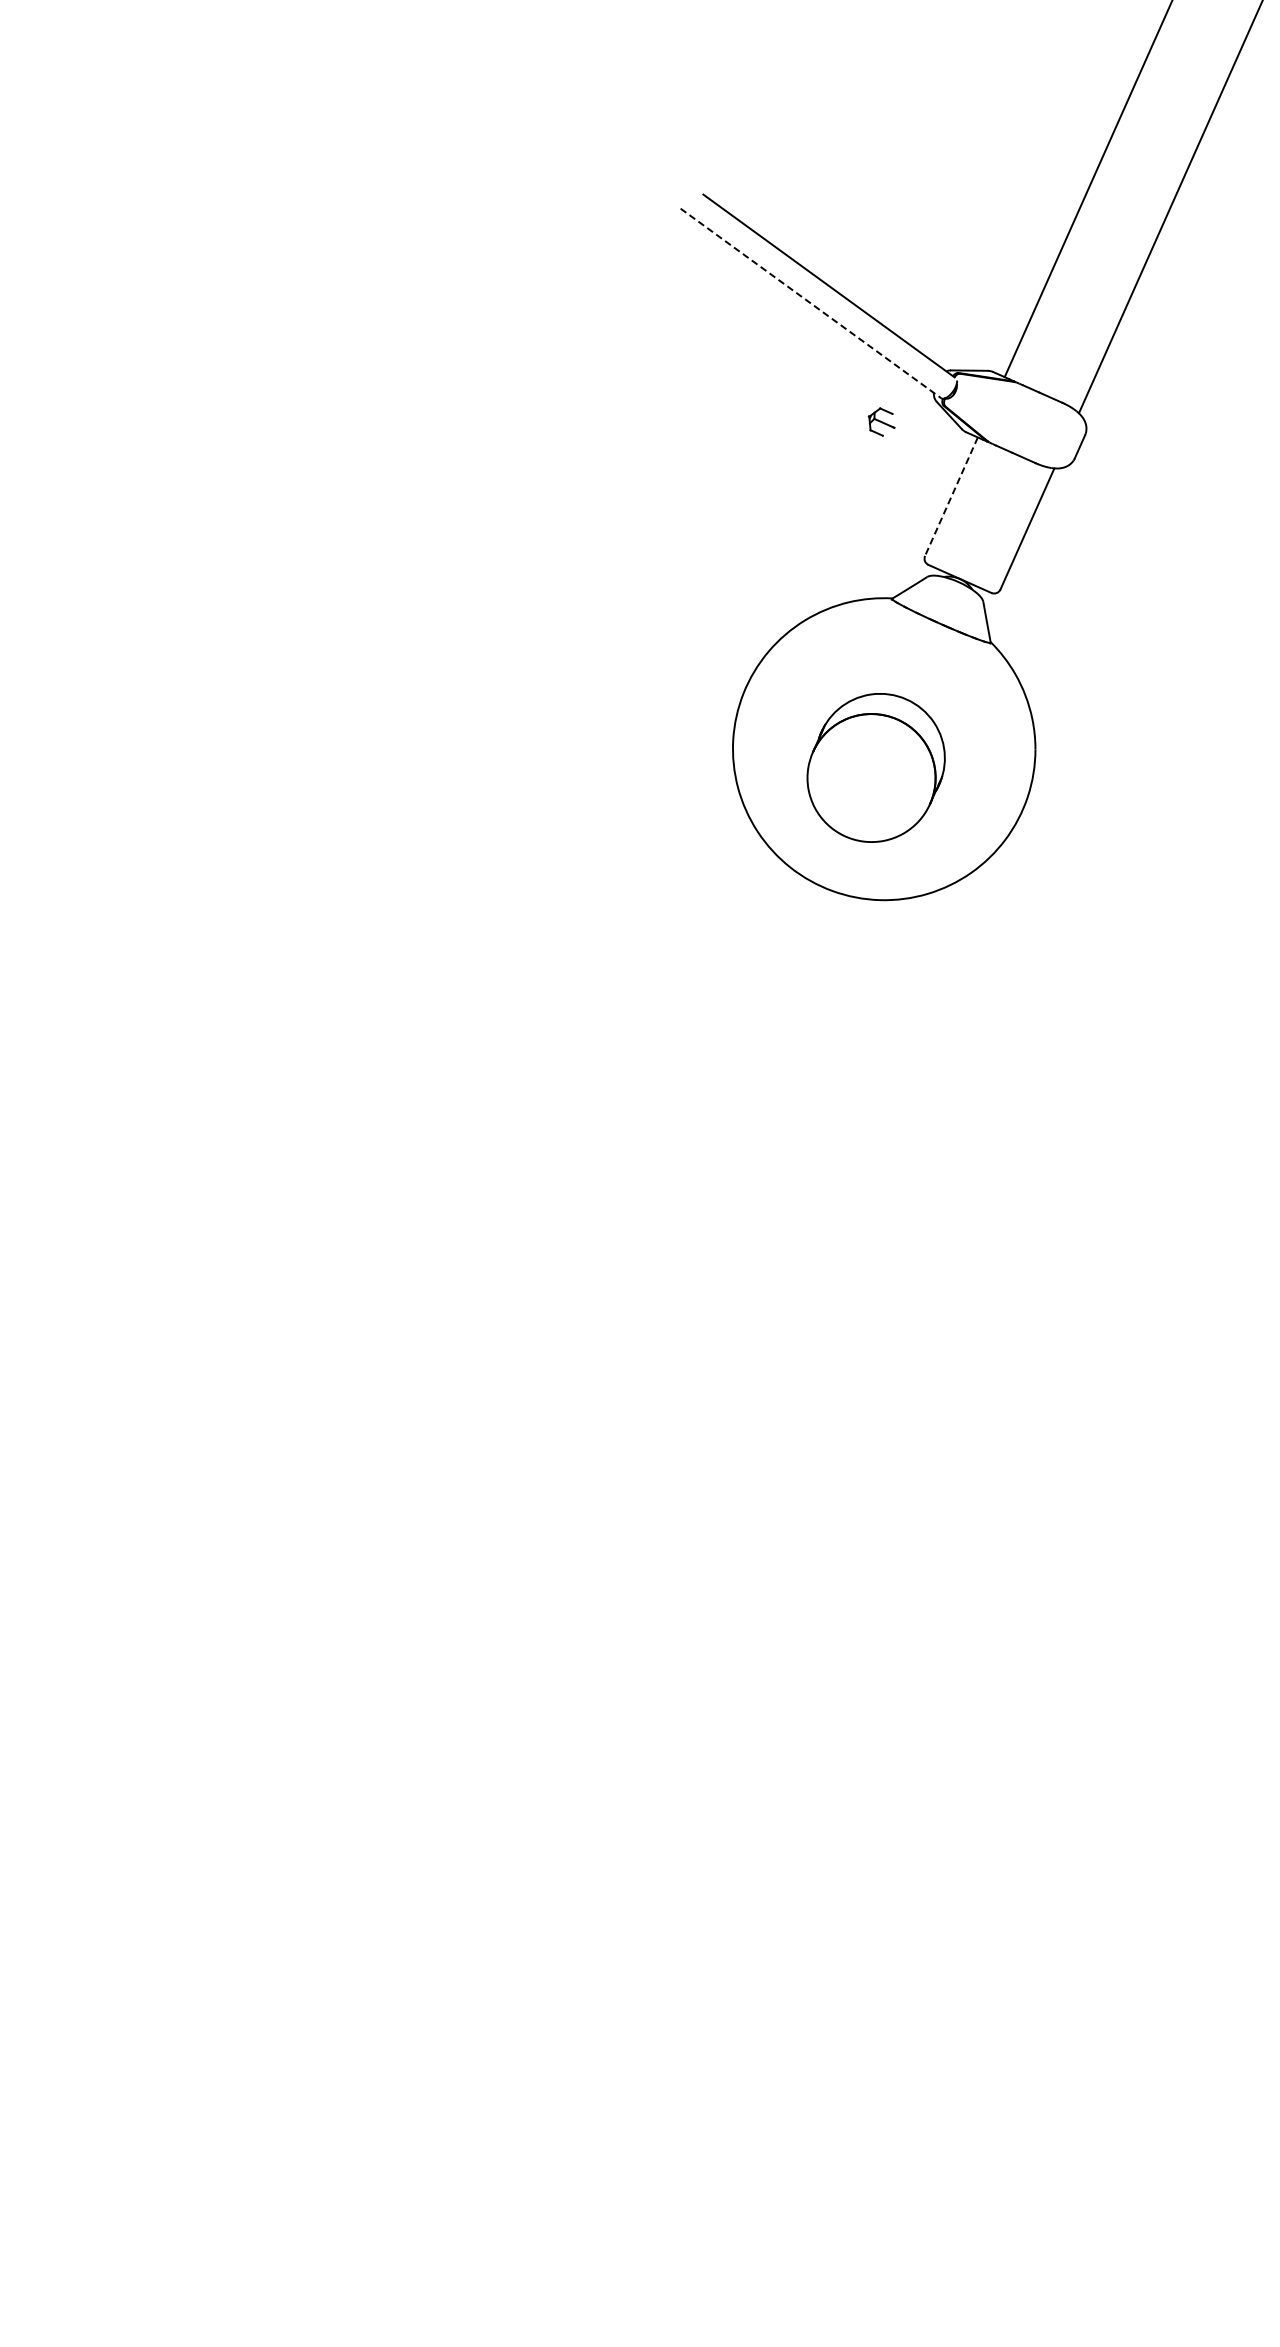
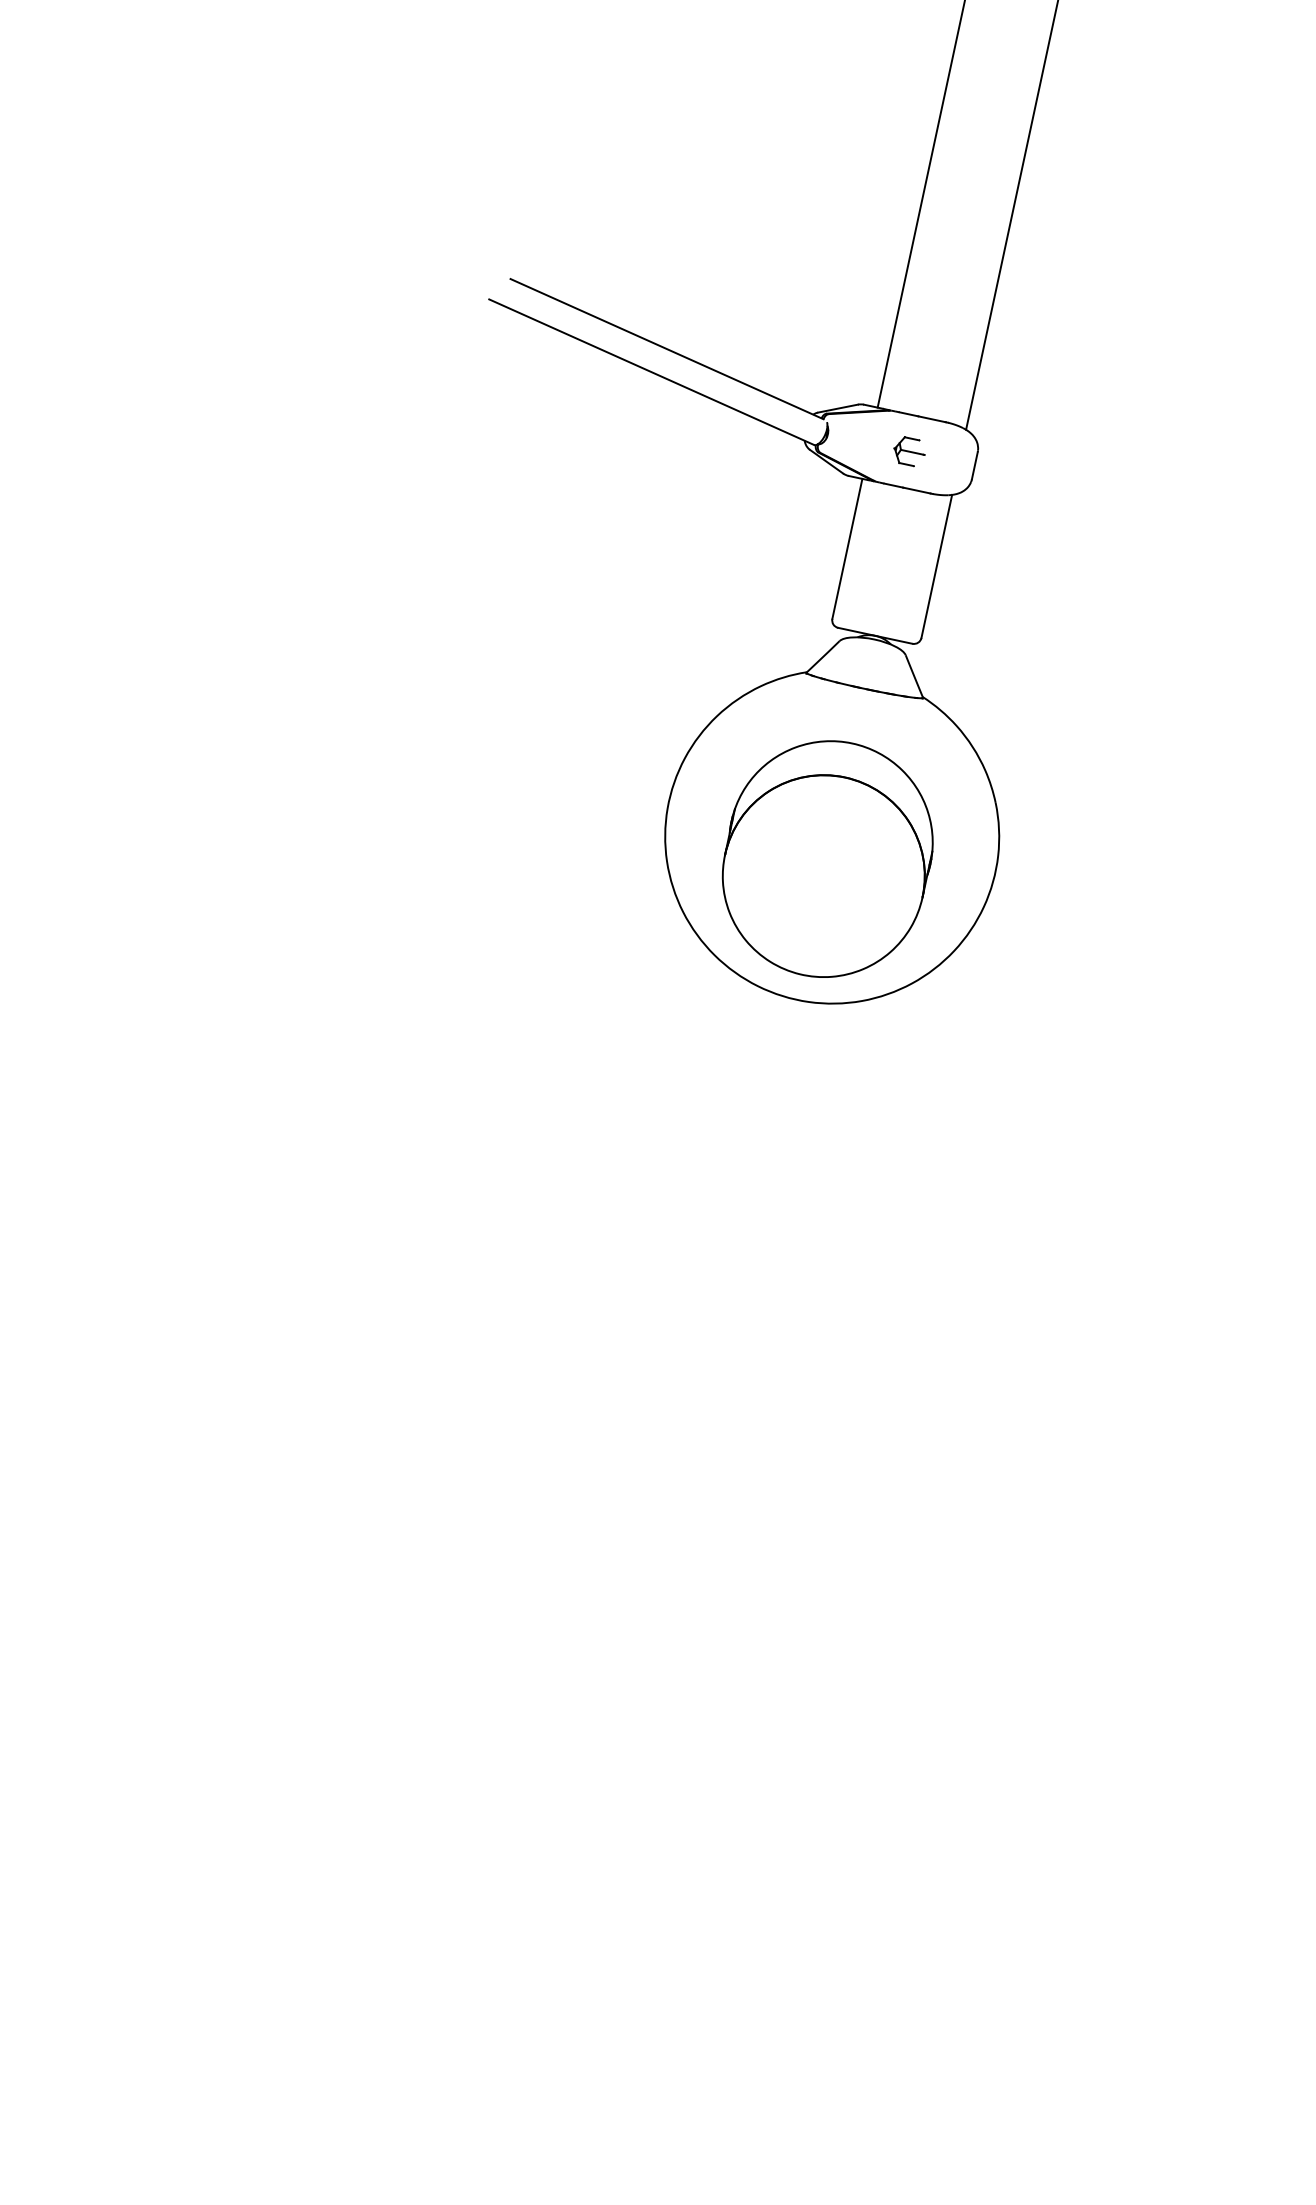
line: (811, 303) -> (652, 372), dashed -> solid
part: (881, 421) -> (909, 451), moved
line: (951, 496) -> (847, 548), dashed -> solid
part: (876, 767) -> (828, 858), size x1.43

